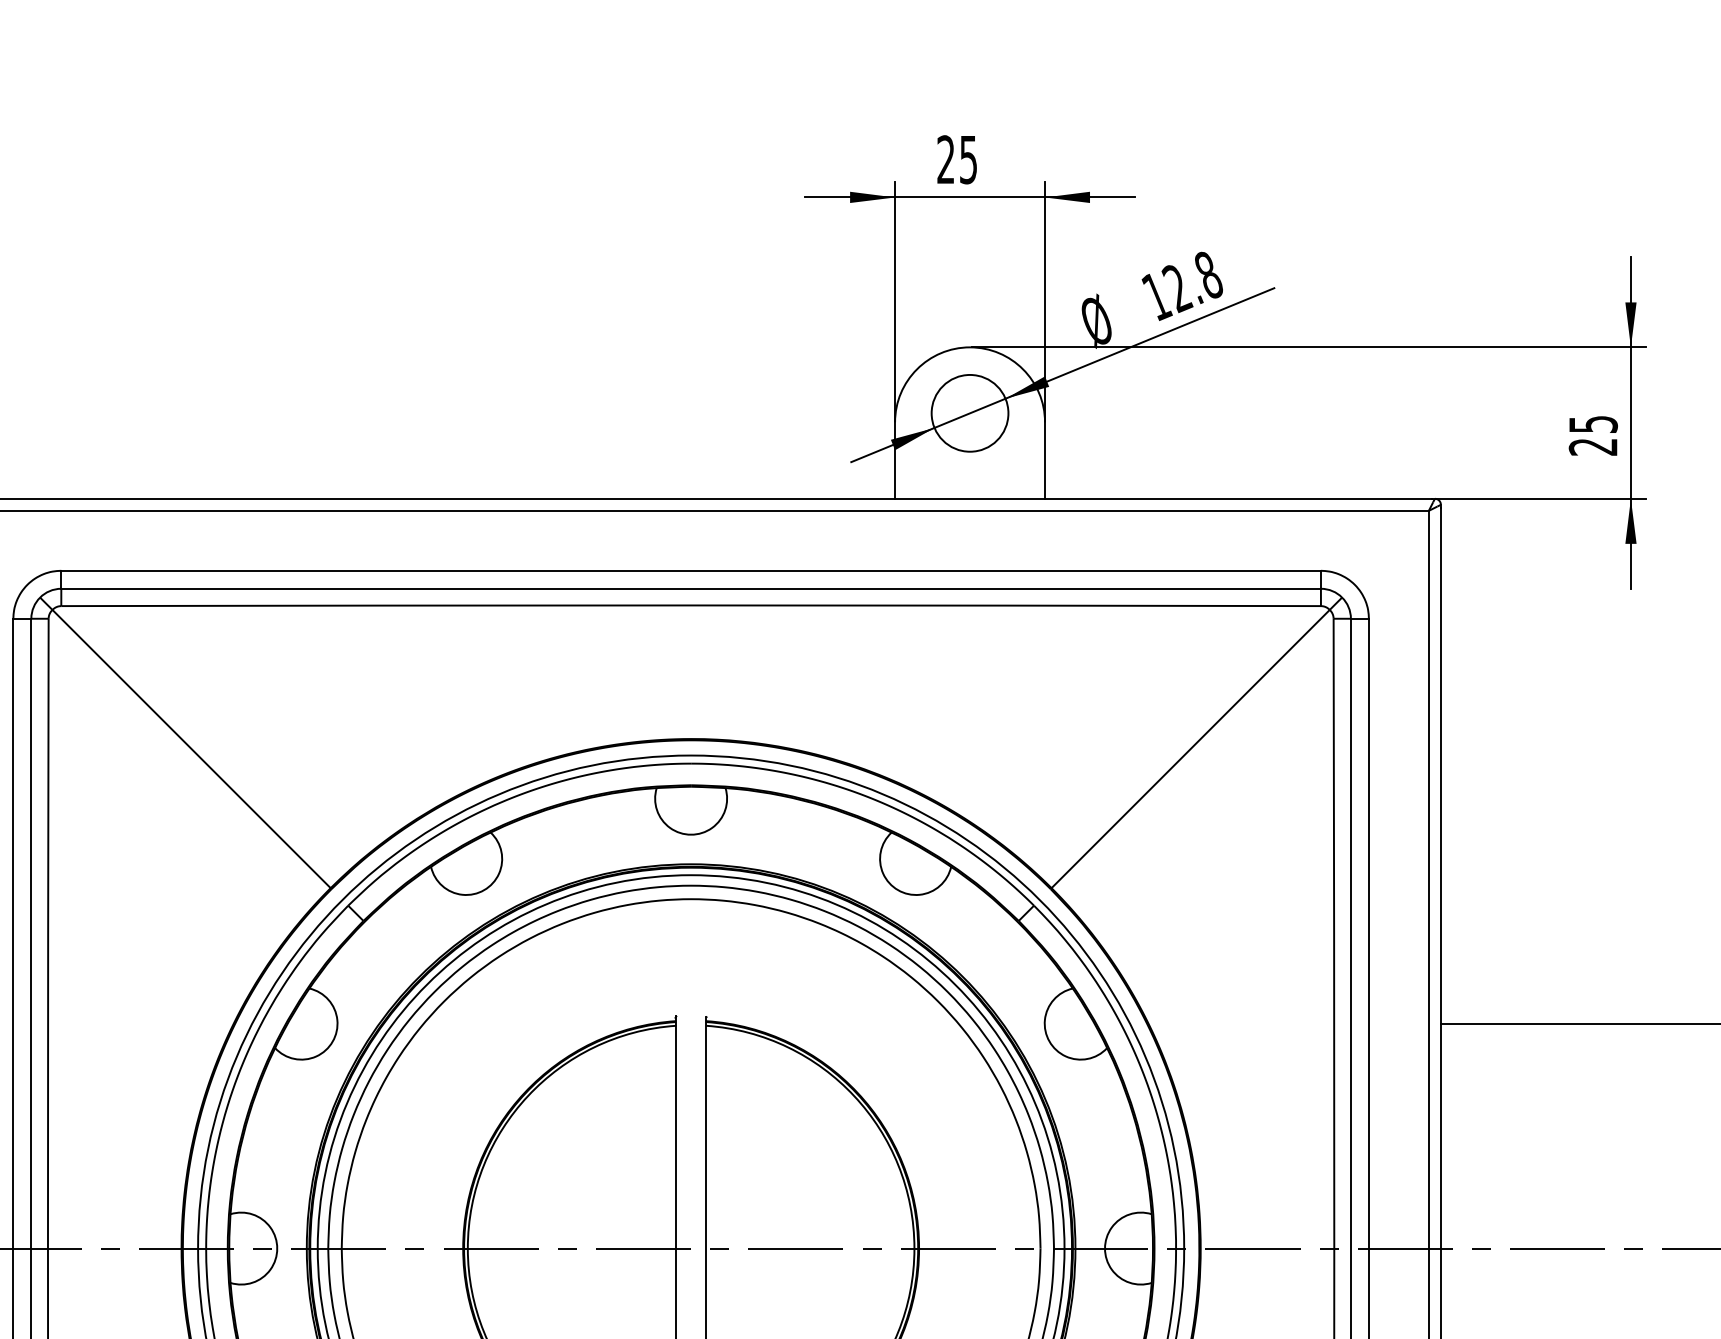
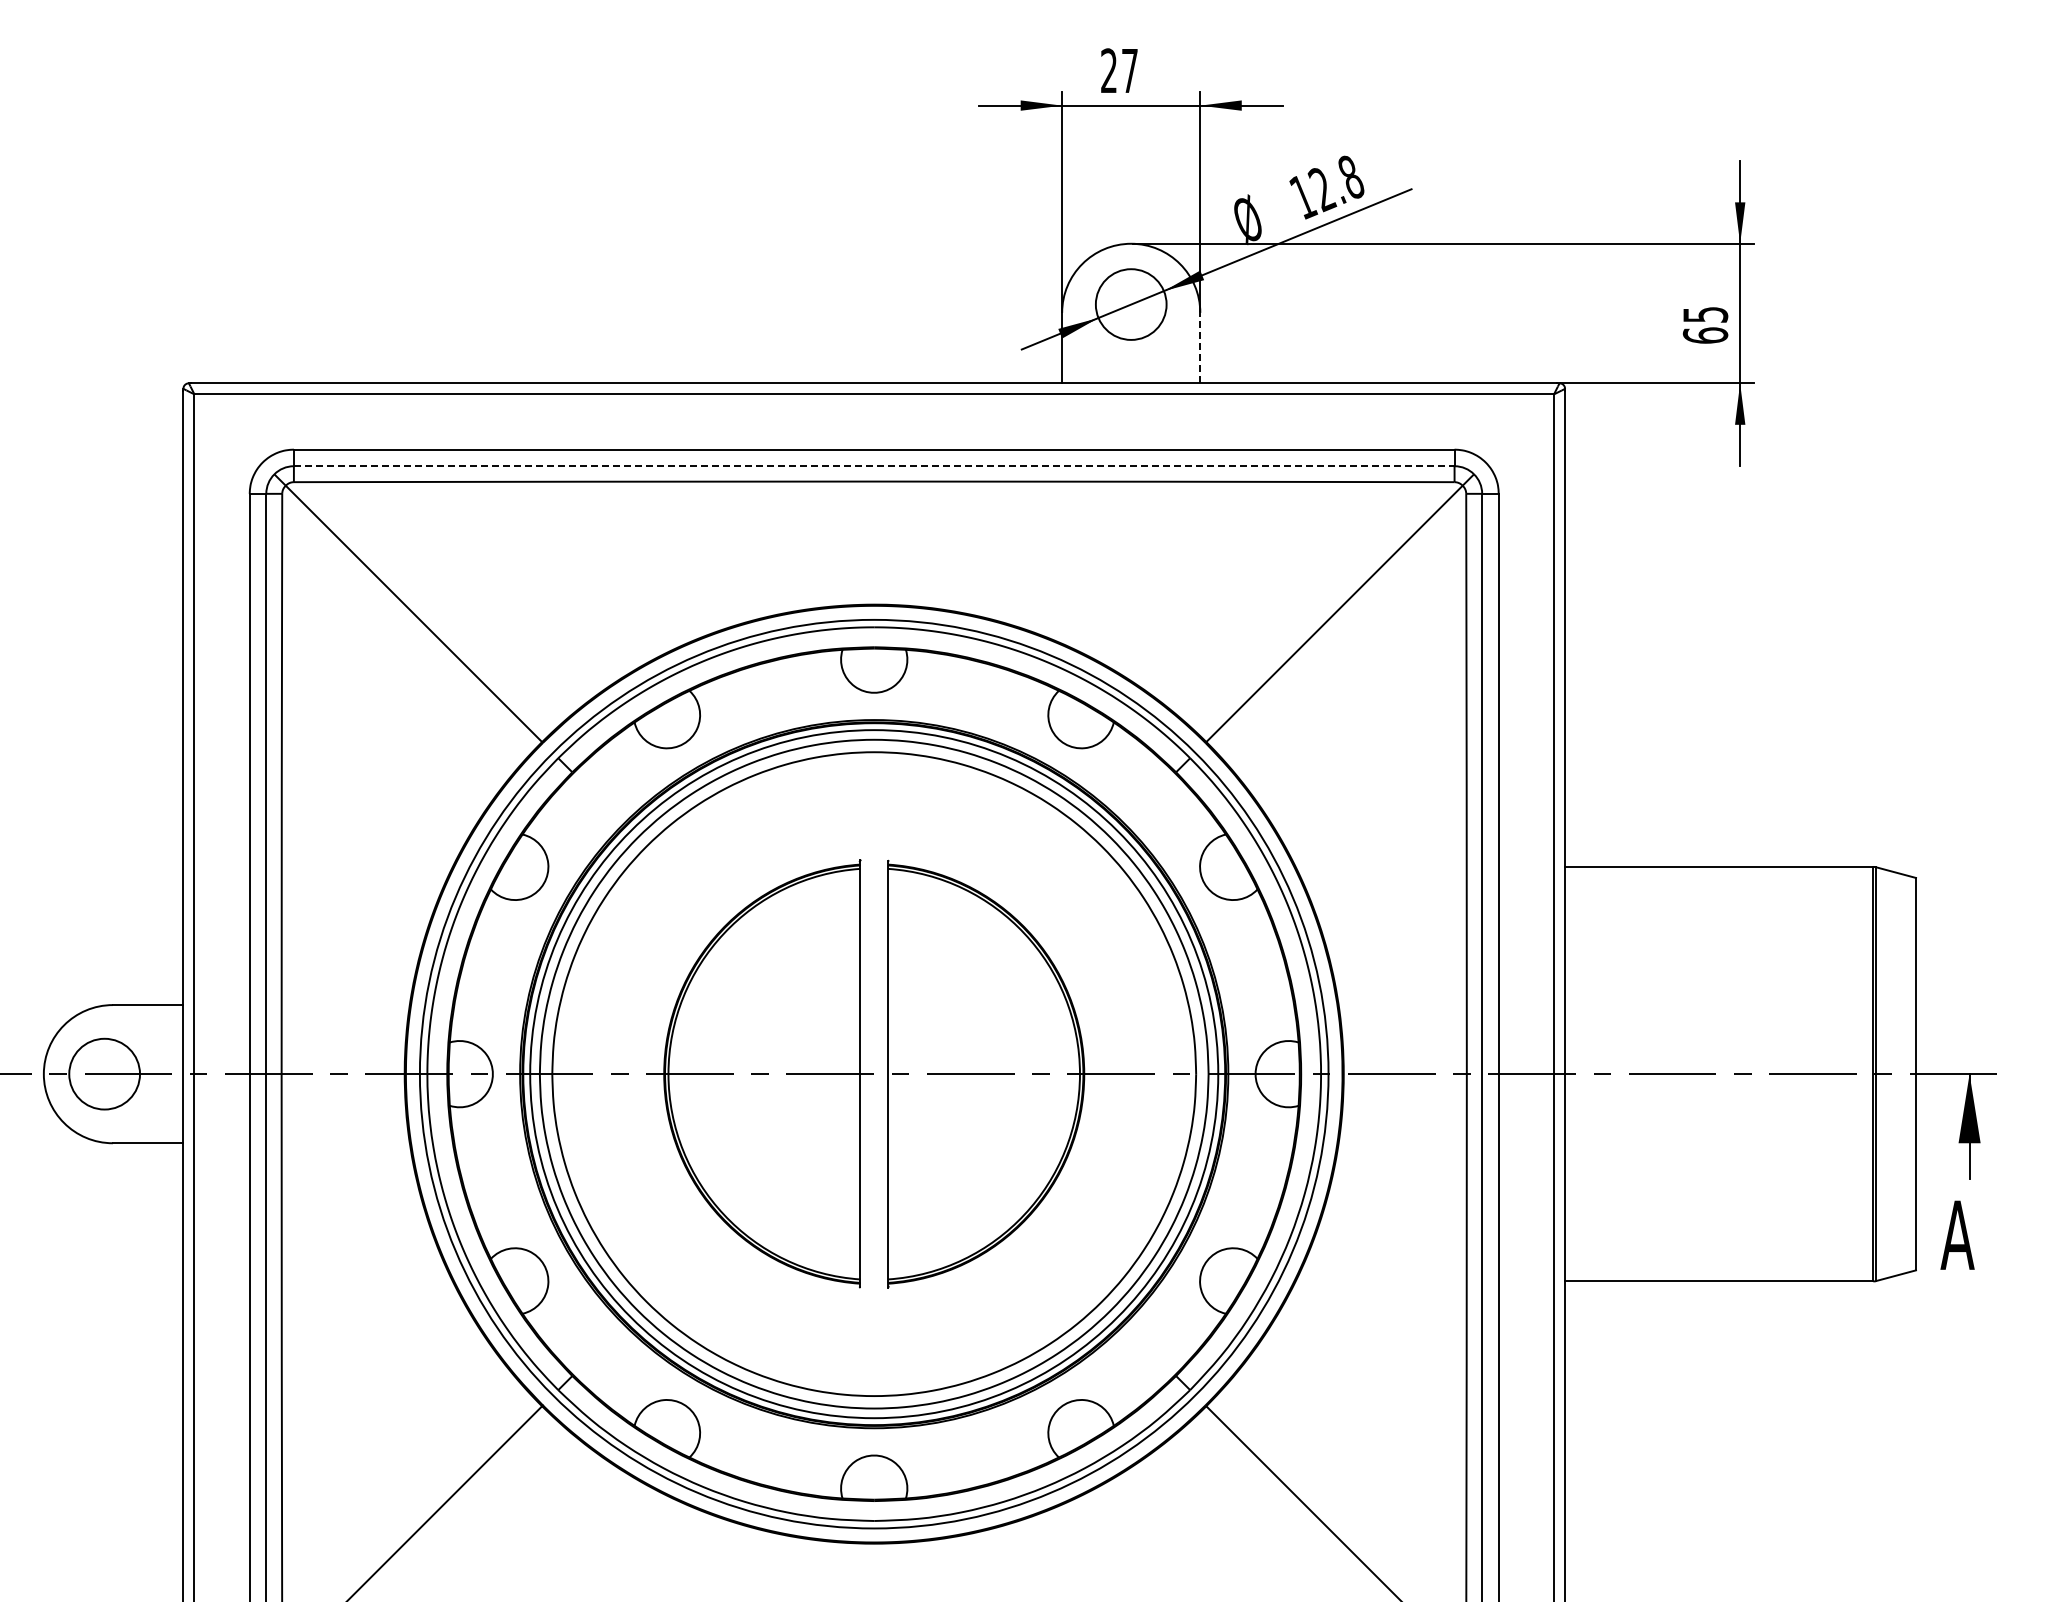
text: (968, 160) -> (1129, 71), 25 -> 27
text: (1593, 446) -> (1705, 335), 25 -> 65
line: (1045, 459) -> (1200, 347), solid -> dashed
line: (691, 589) -> (874, 466), solid -> dashed

